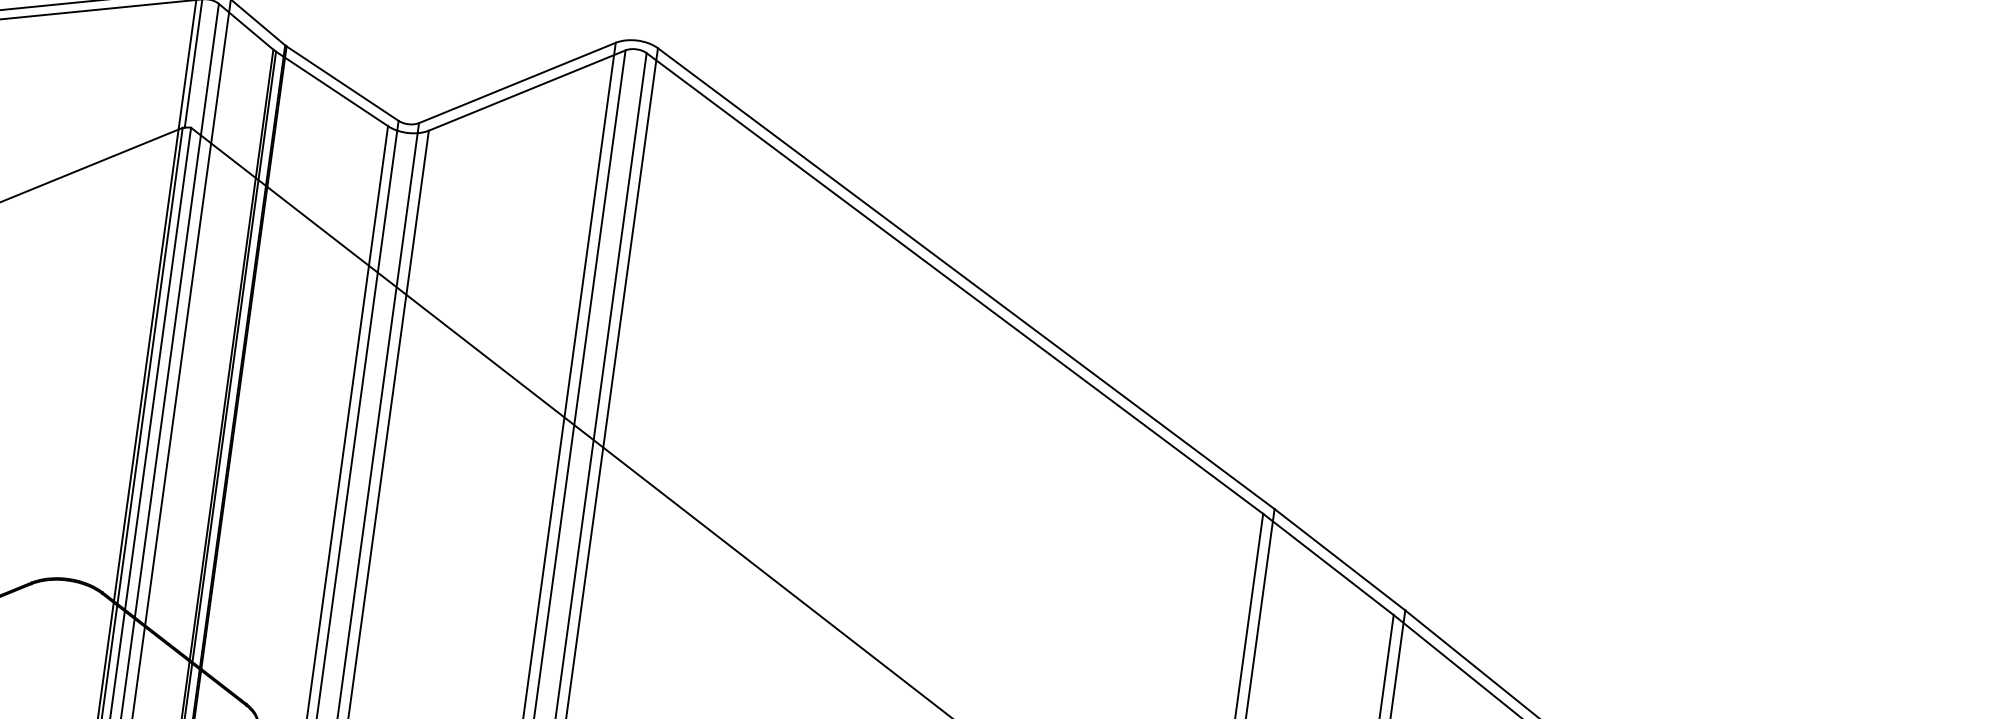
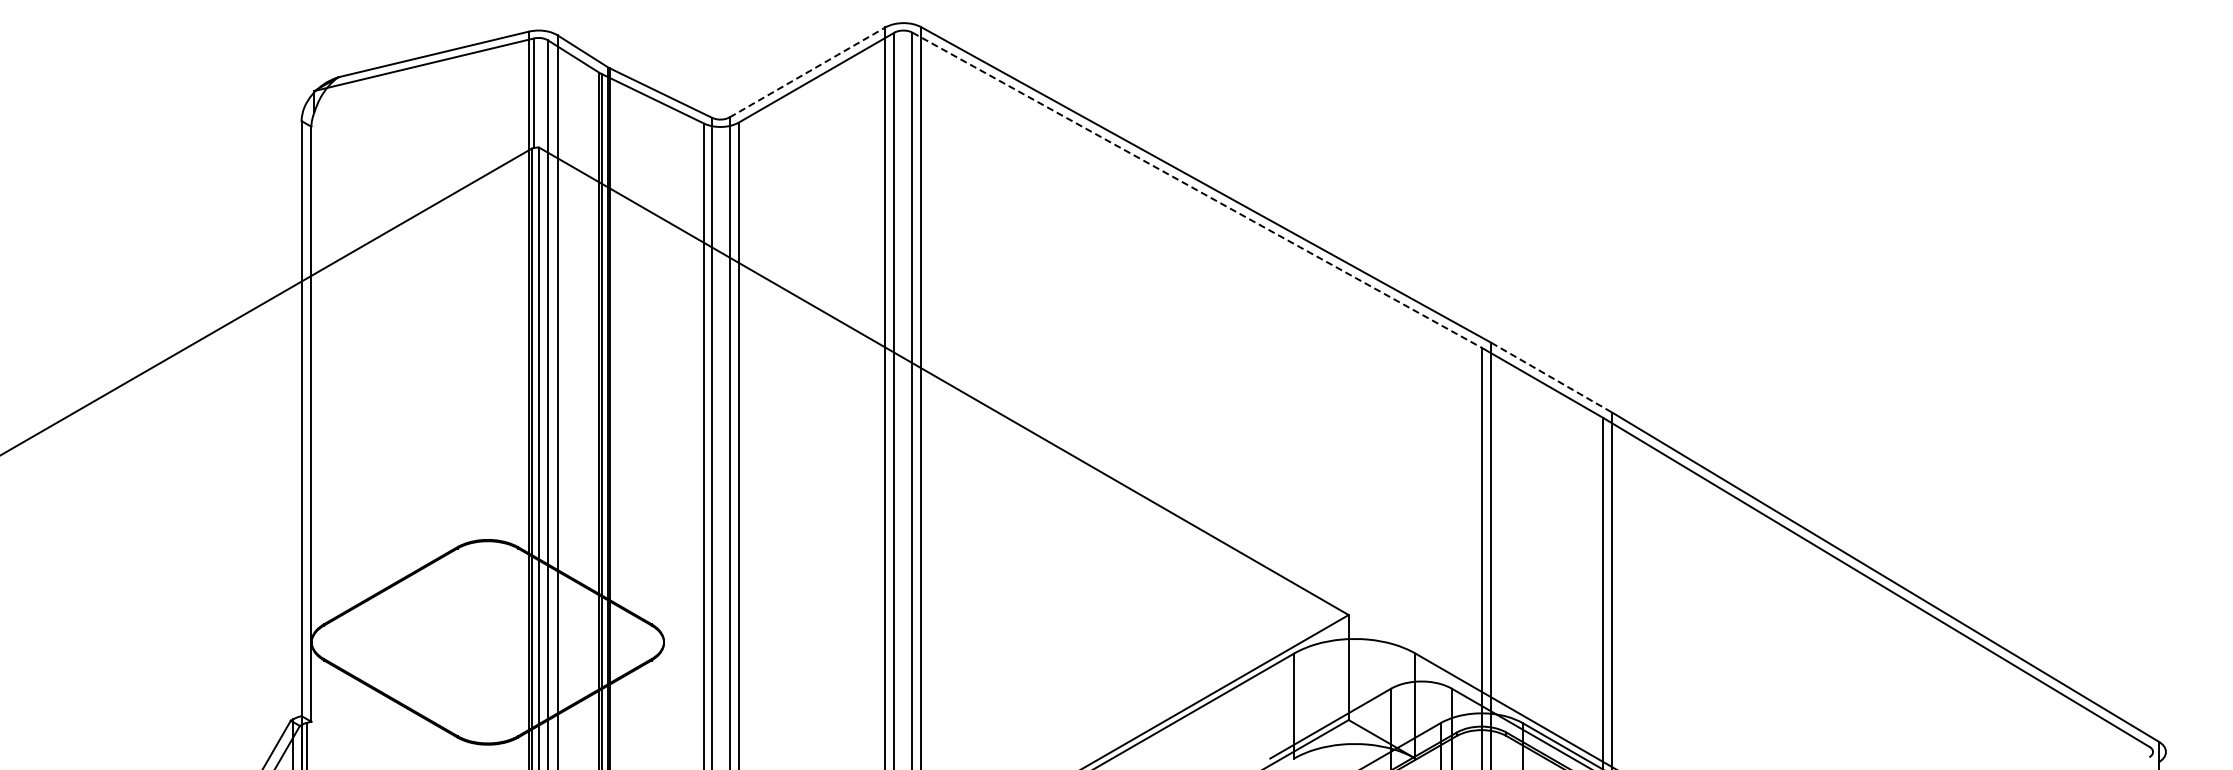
line: (517, 83) -> (807, 72), solid -> dashed
line: (955, 283) -> (1197, 190), solid -> dashed
line: (1339, 559) -> (1551, 377), solid -> dashed

